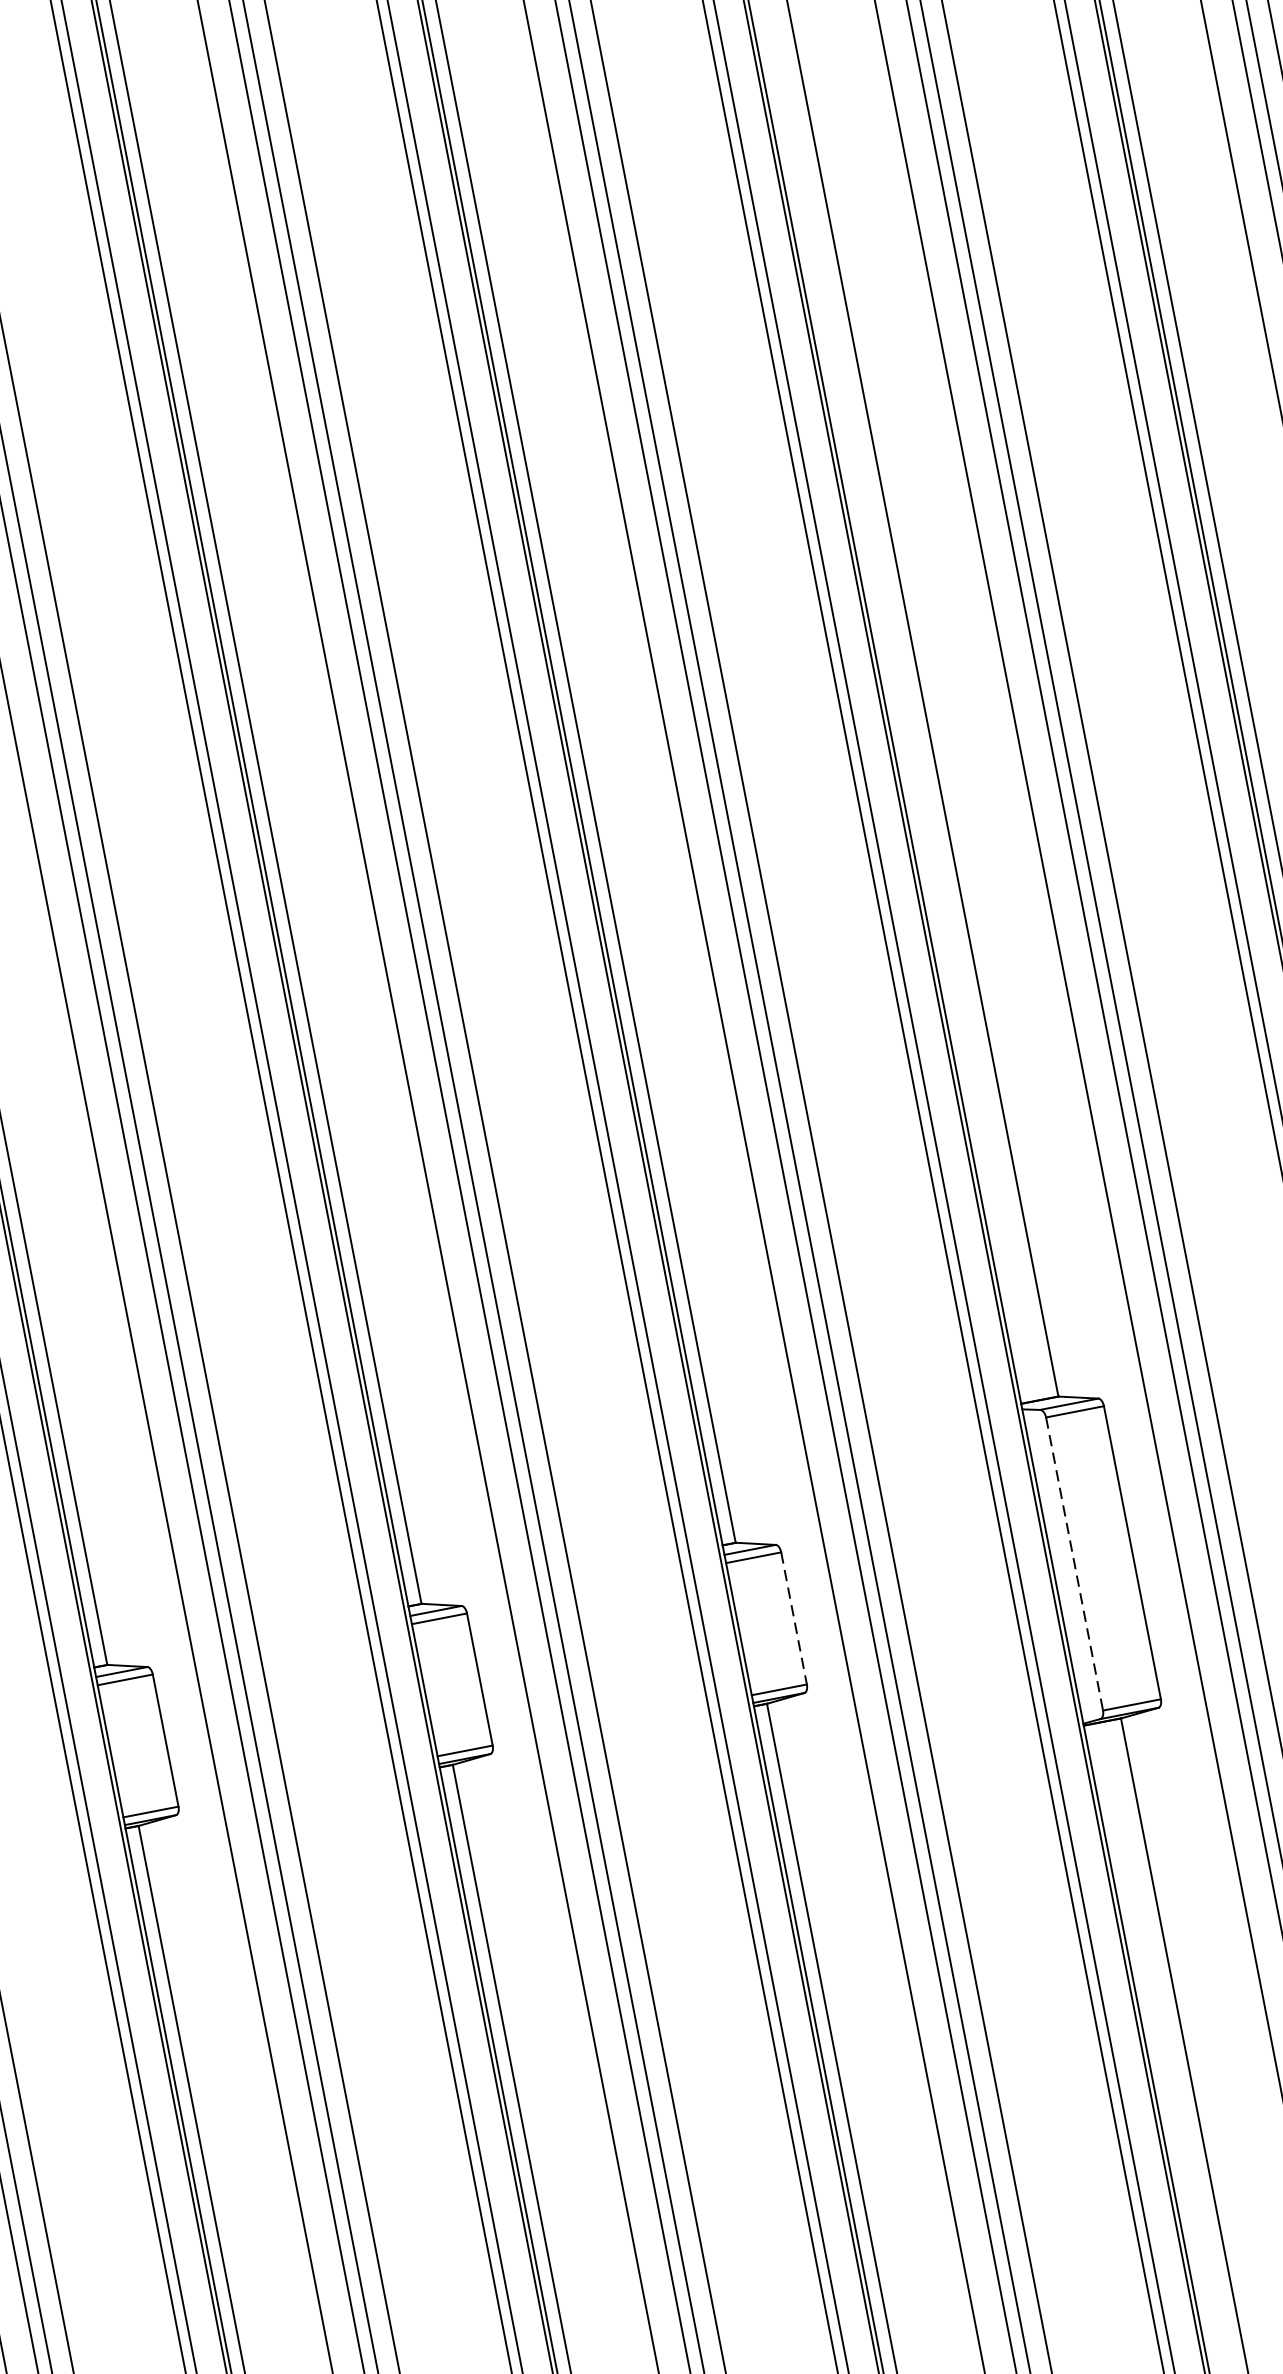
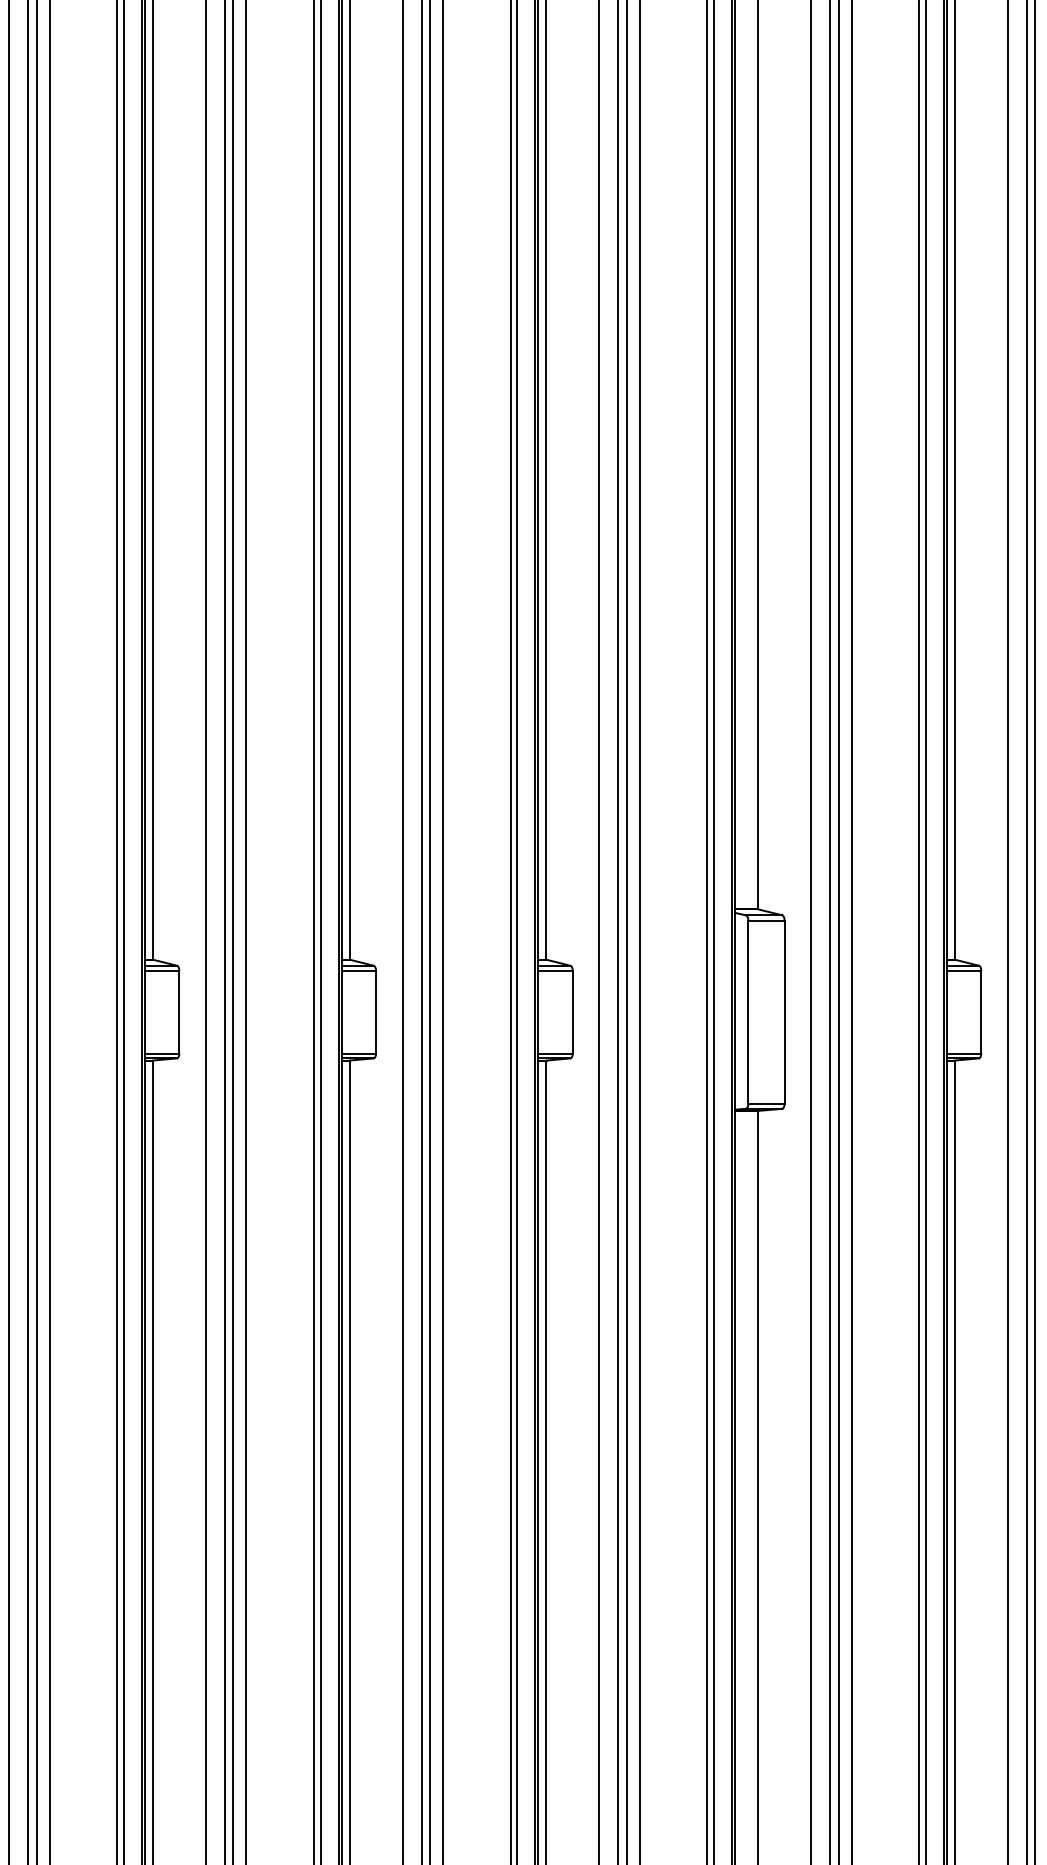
line: (1074, 1564) -> (748, 1012), dashed -> solid
line: (793, 1618) -> (572, 1012), dashed -> solid

